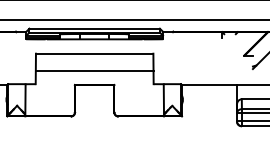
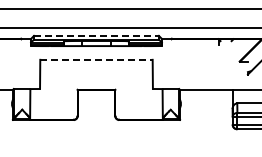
line: (94, 28) -> (96, 35), solid -> dashed
line: (94, 53) -> (96, 59), solid -> dashed
line: (94, 71) -> (96, 76), removed

